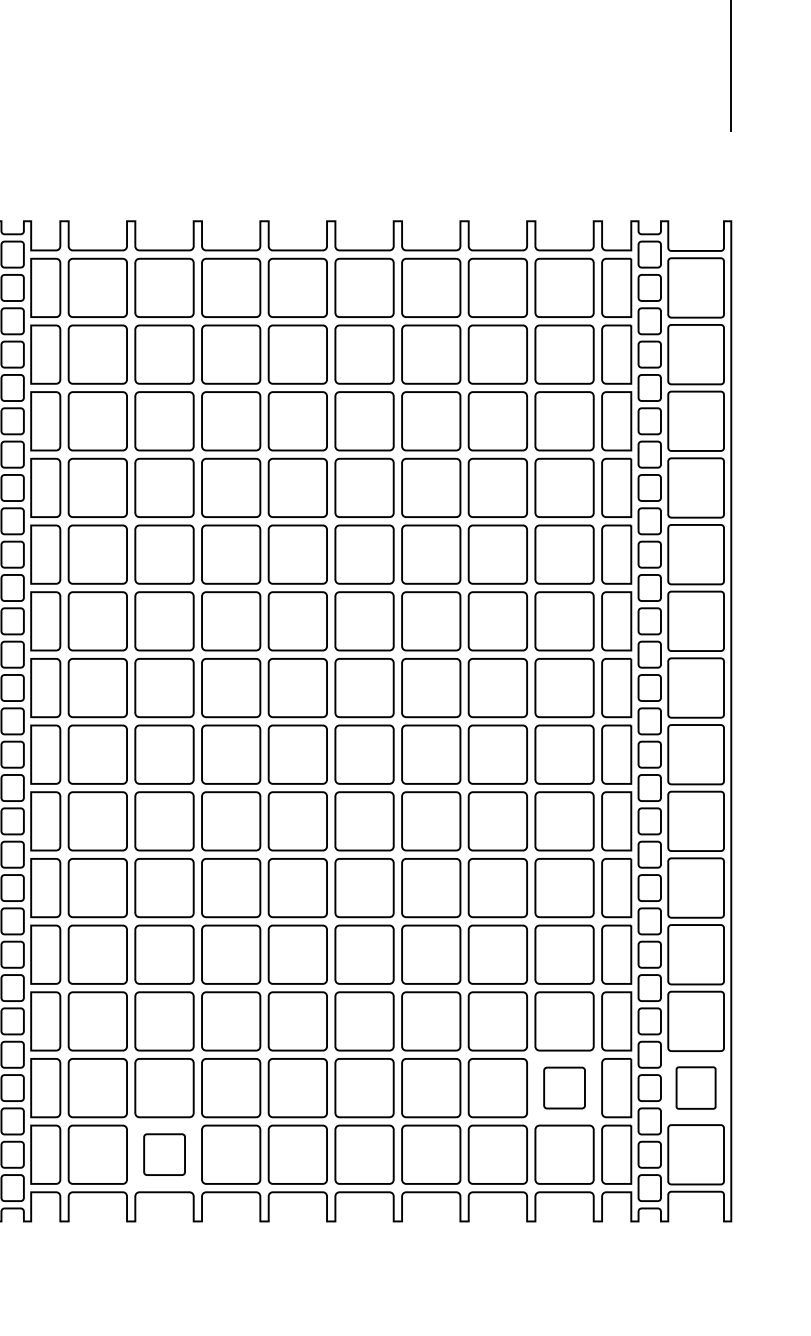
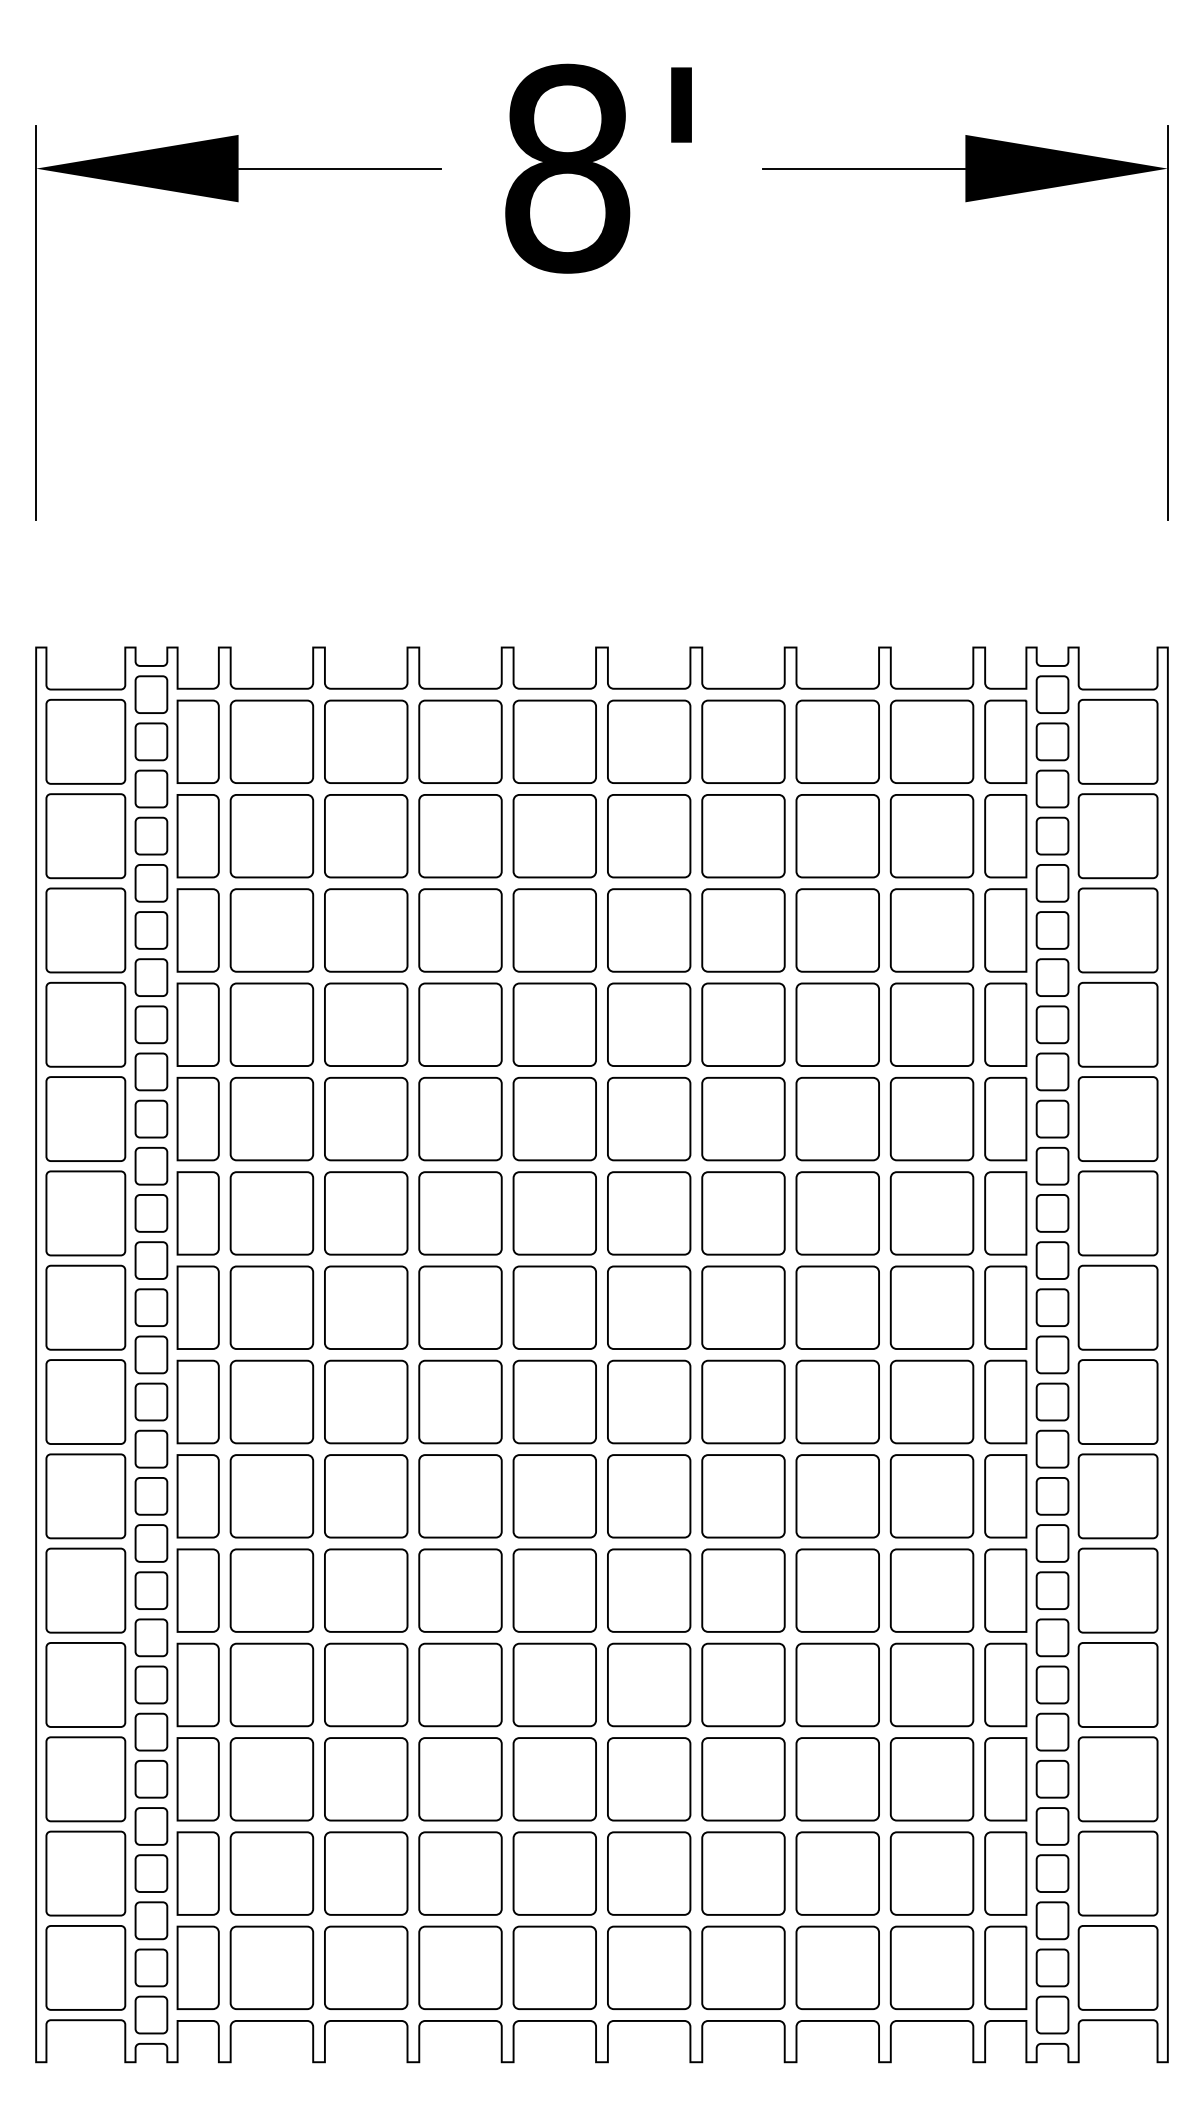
part: (564, 1088) -> (931, 1873), size x1.43
part: (695, 1088) -> (1117, 1873), size x1.43
part: (164, 1154) -> (366, 1967), size x1.43

